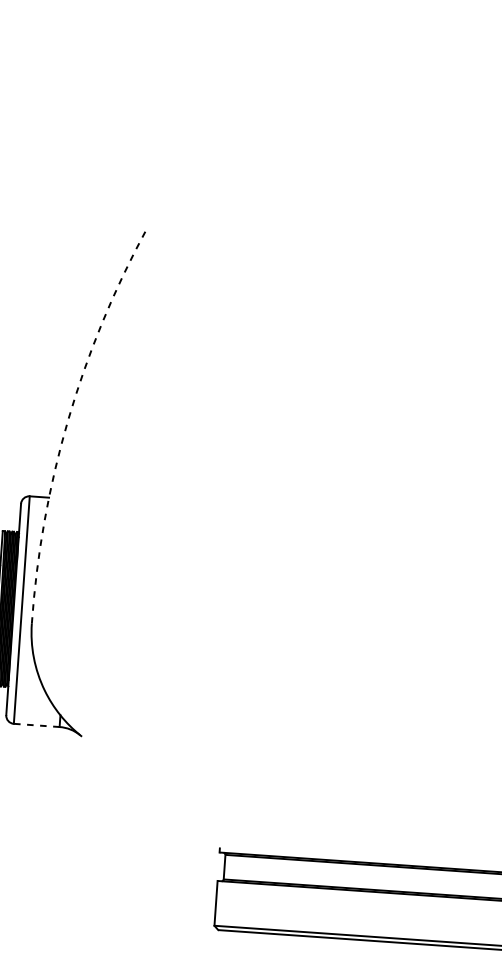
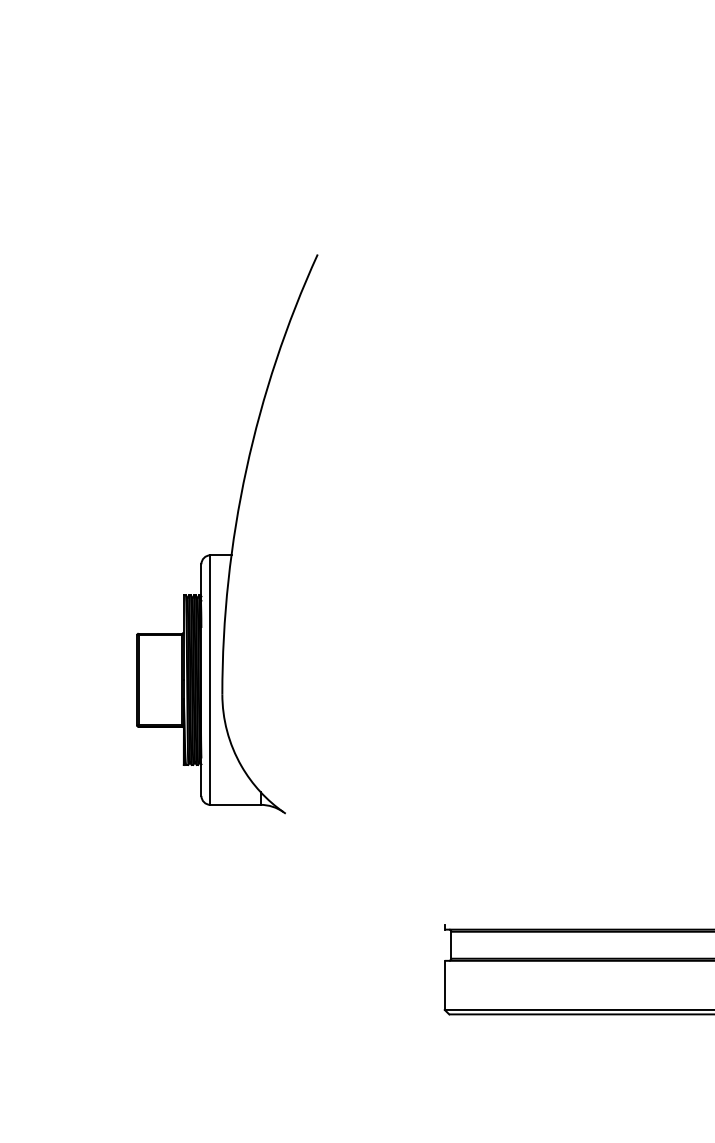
arc: (68, 420) -> (246, 469), dashed -> solid
line: (35, 725) -> (234, 804), dashed -> solid

